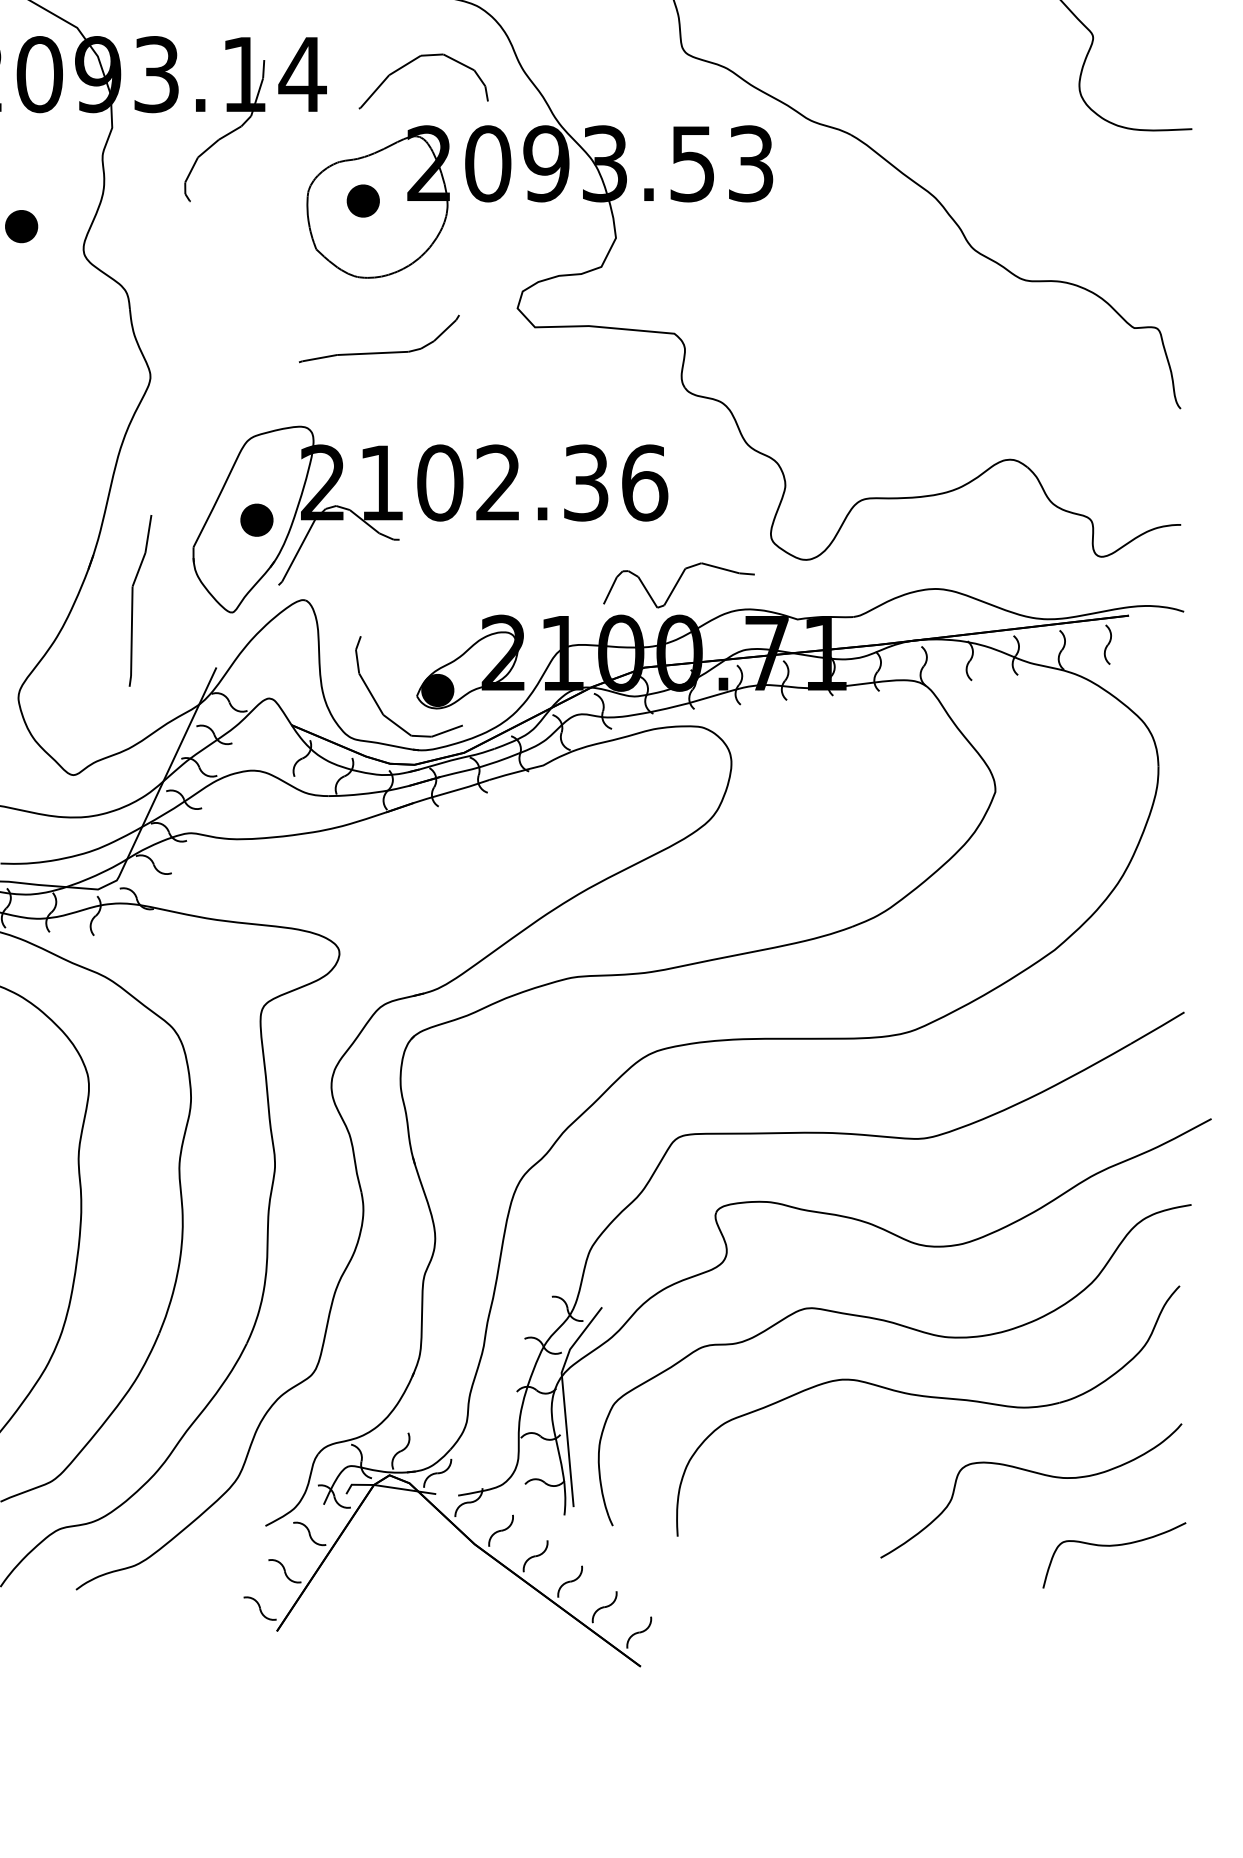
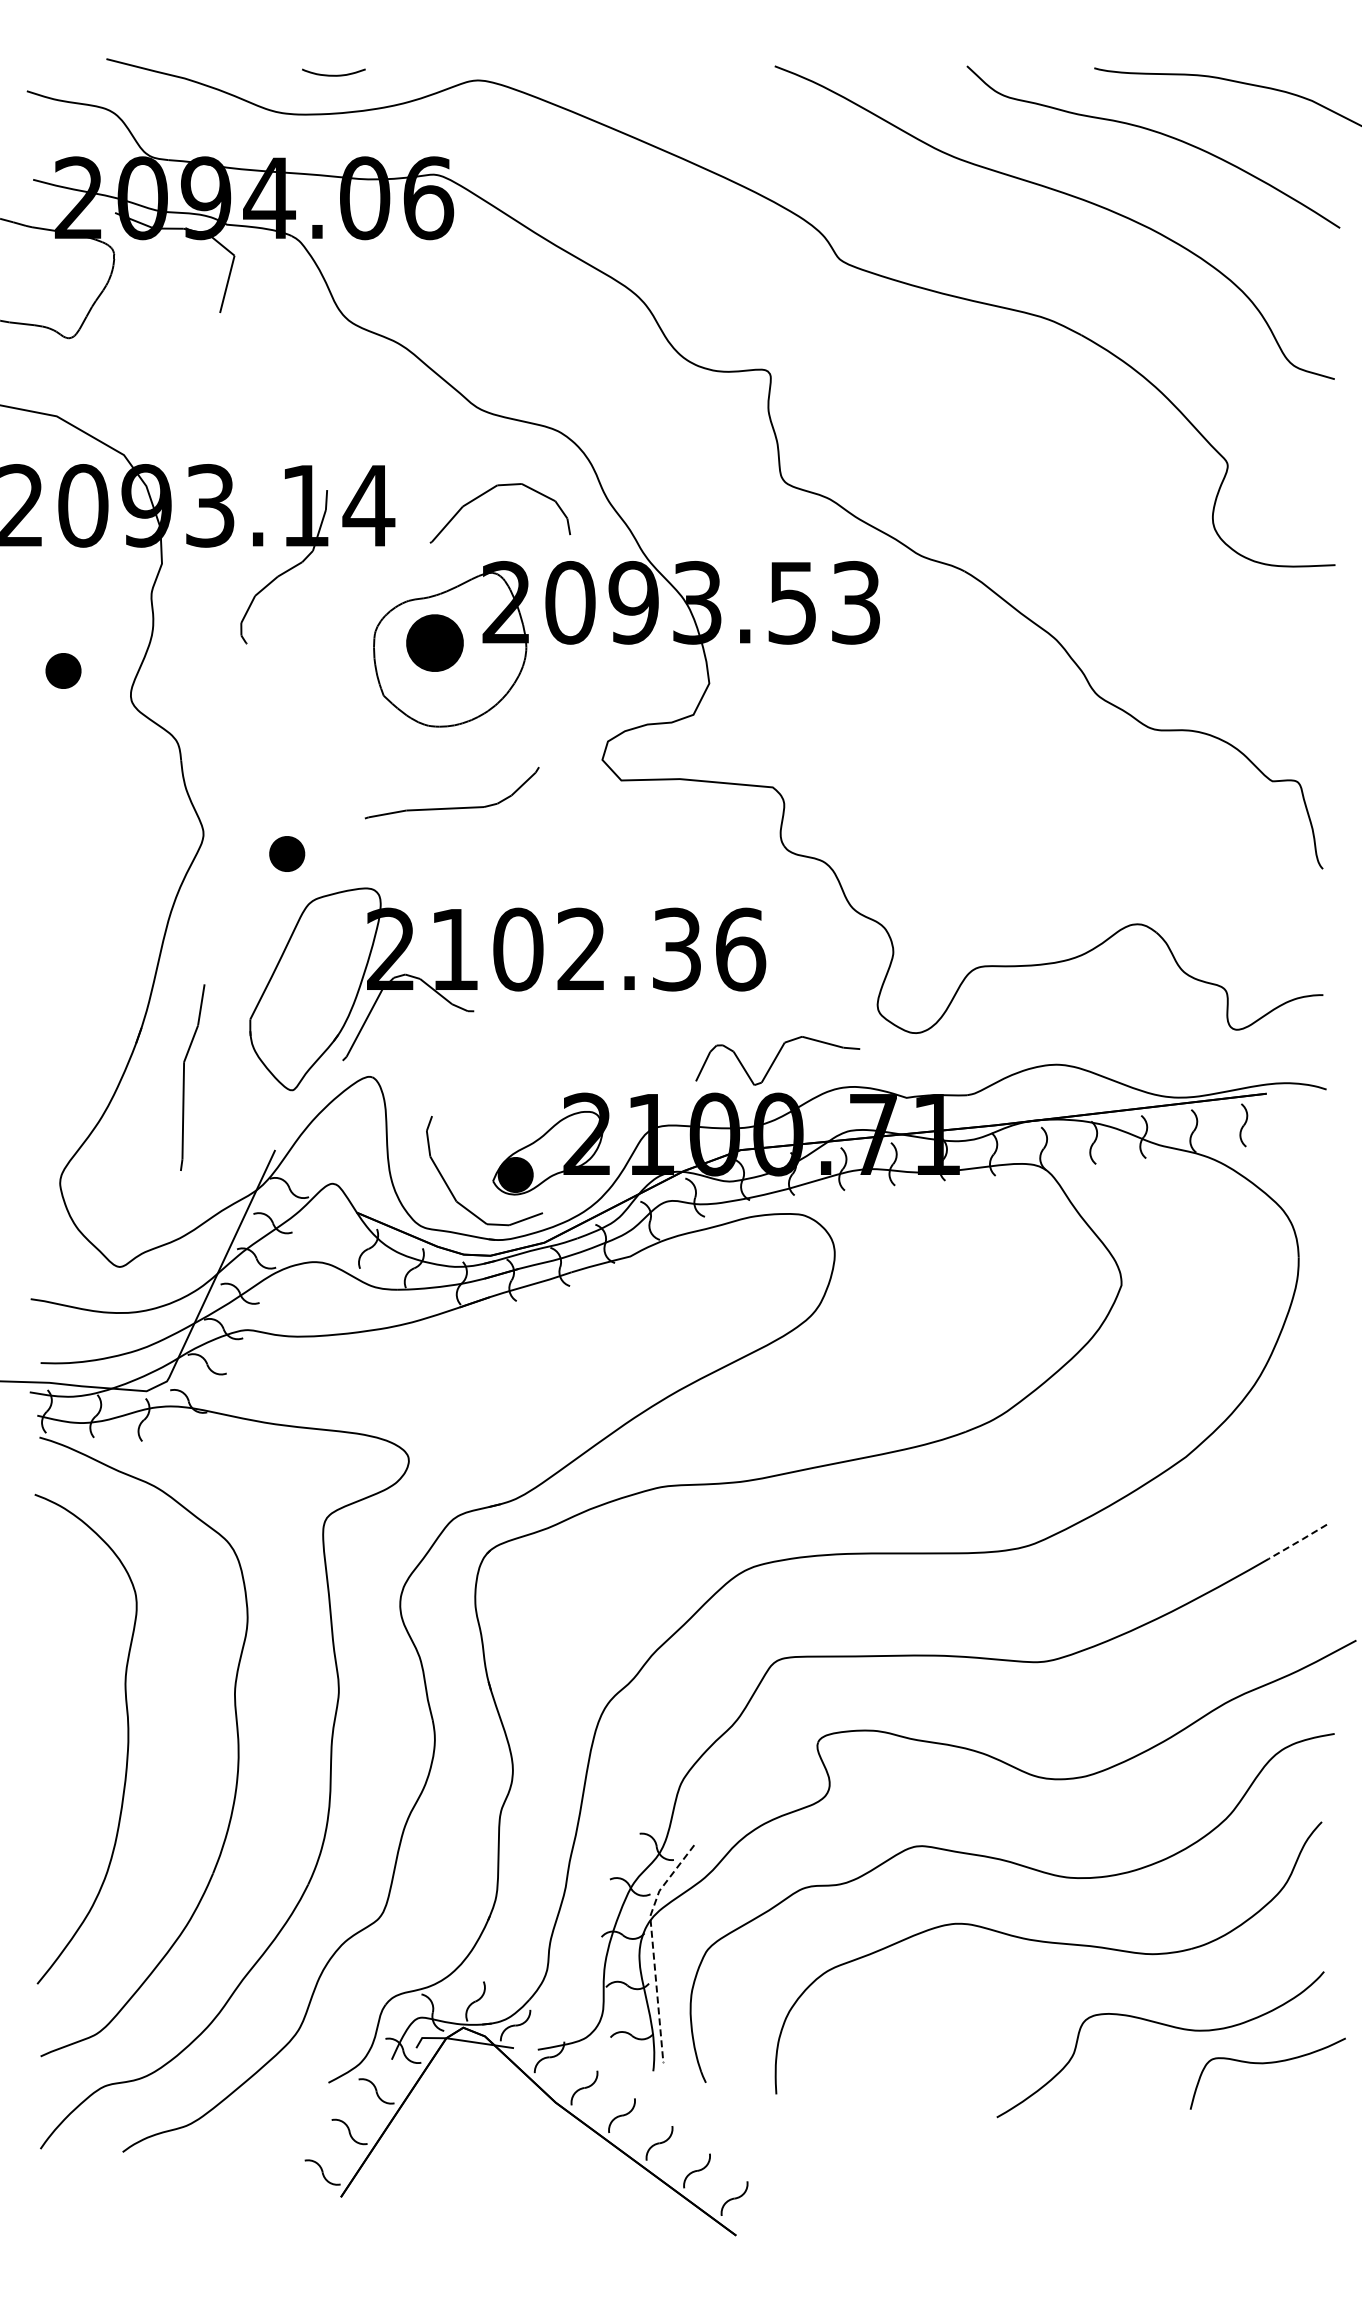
part: (363, 201) -> (434, 643), size x1.6
part: (257, 519) -> (287, 853), moved
line: (1158, 1027) -> (1298, 1541), solid -> dashed
line: (563, 1400) -> (652, 1946), solid -> dashed
curve: (1111, 1546) -> (1264, 2064), moved

